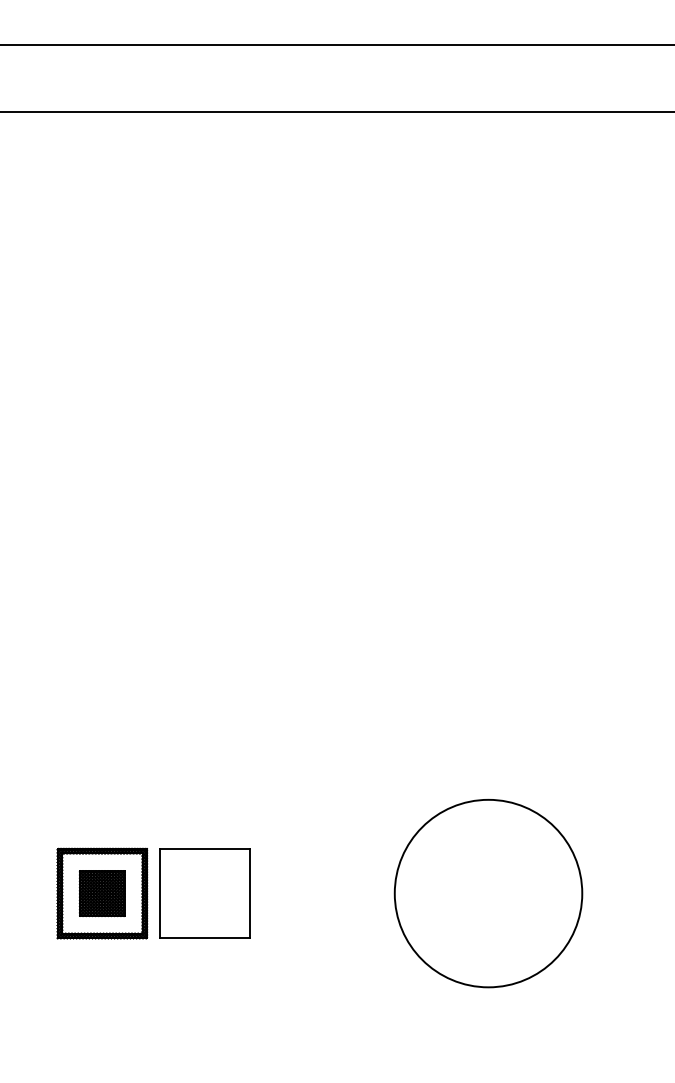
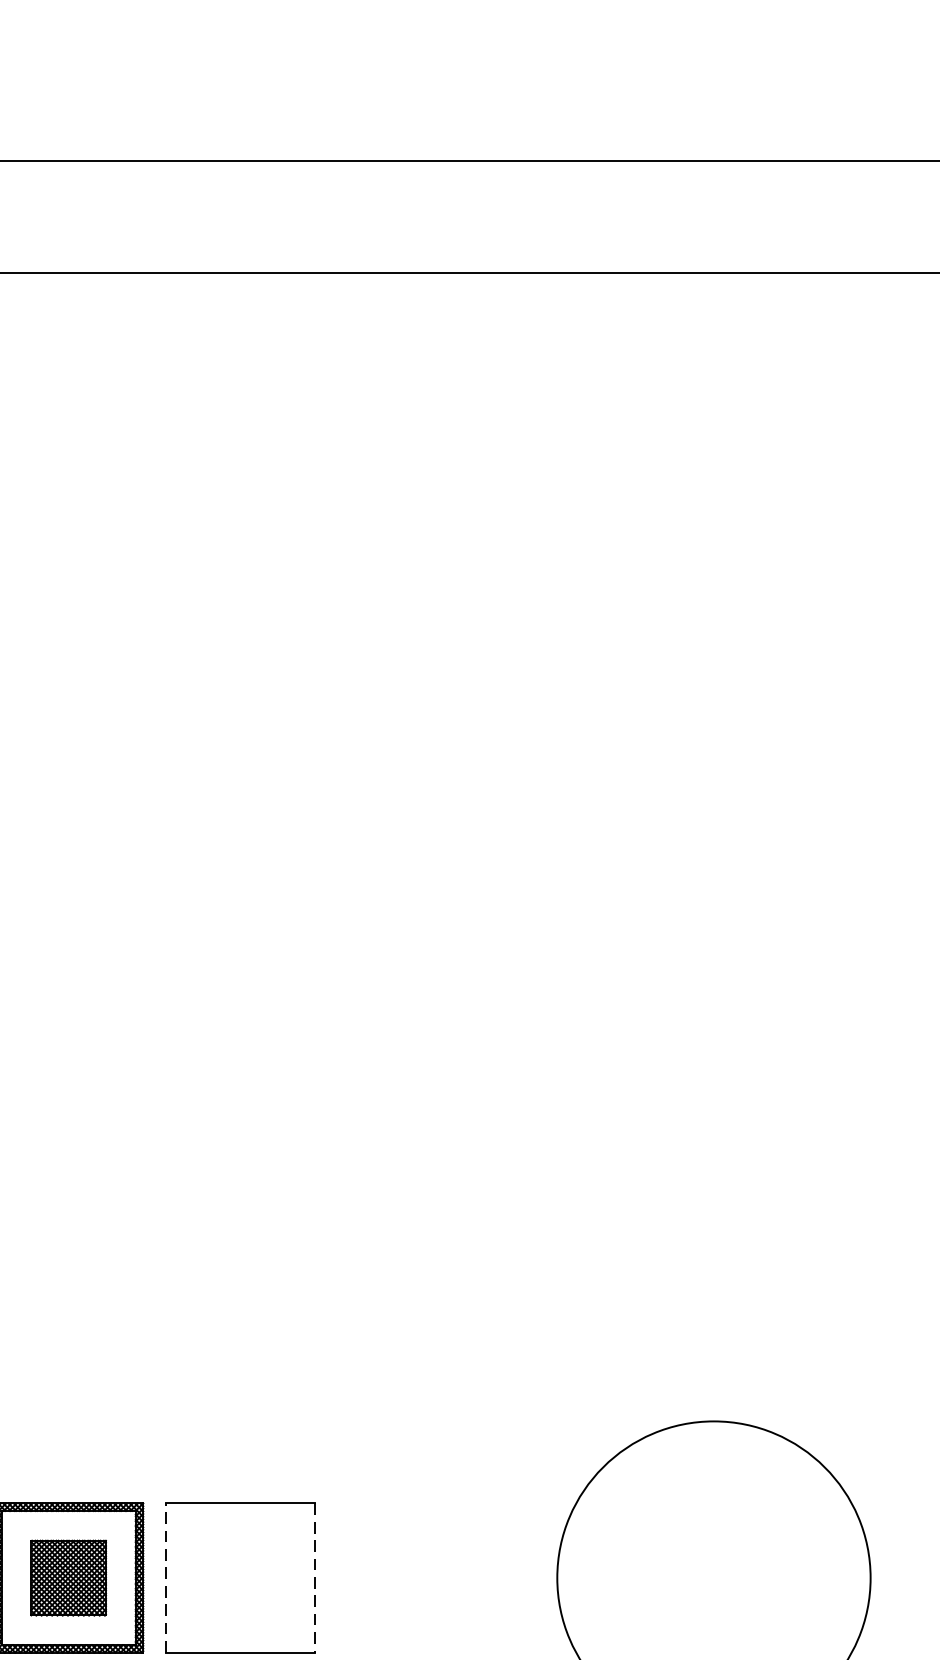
line: (160, 893) -> (165, 1577), solid -> dashed
line: (249, 893) -> (314, 1577), solid -> dashed

